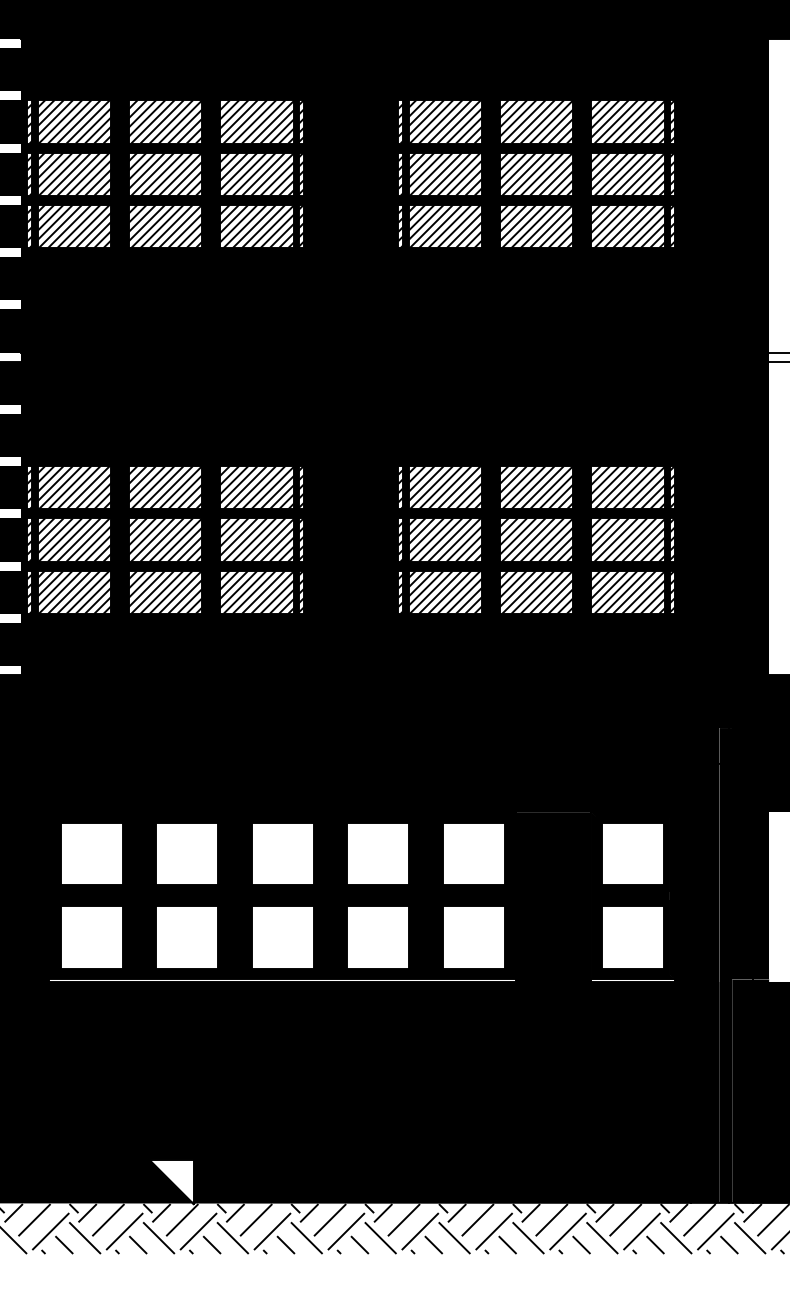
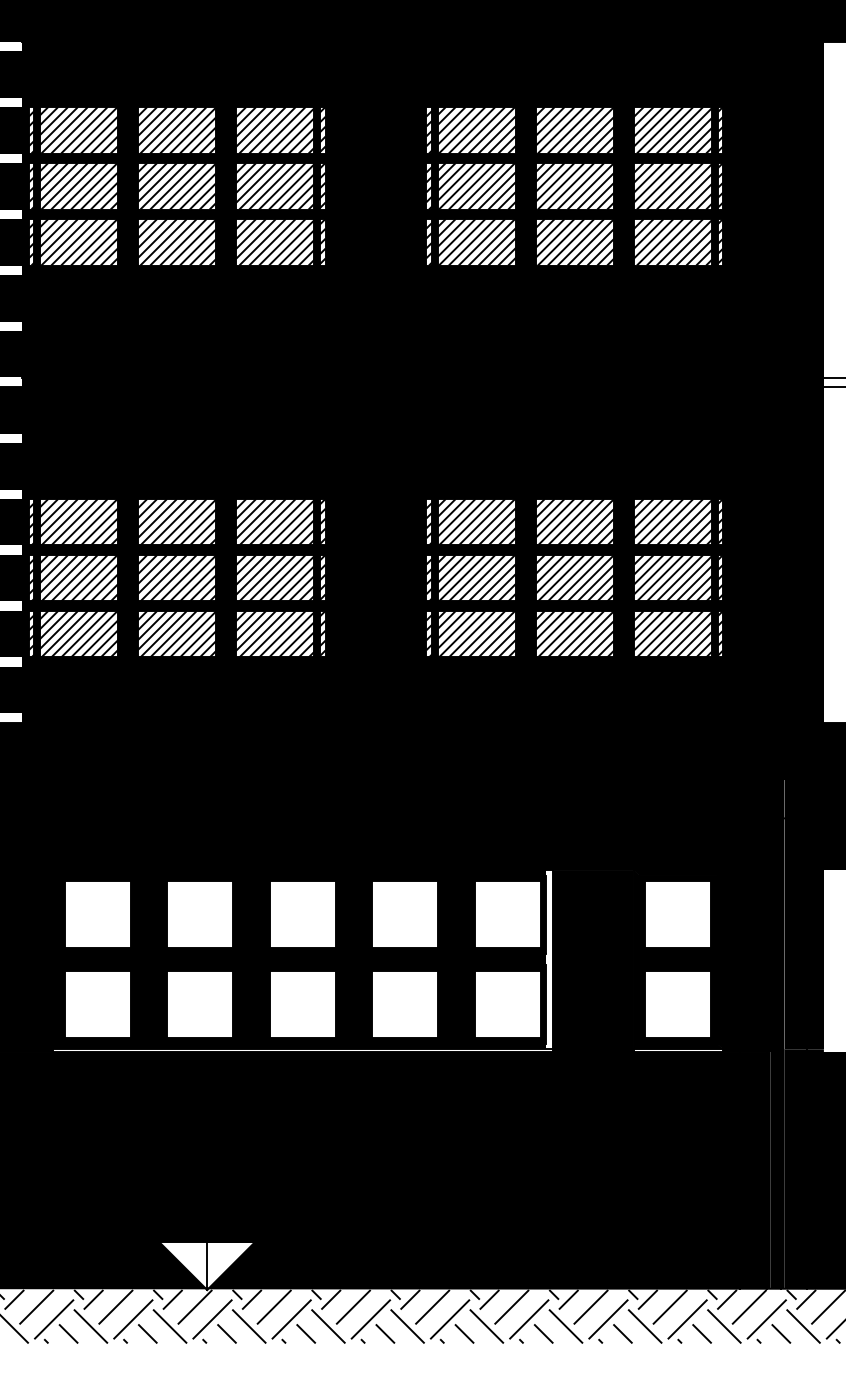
fill: (513, 895) -> (549, 959), removed
fill: (215, 1181) -> (230, 1265), removed

